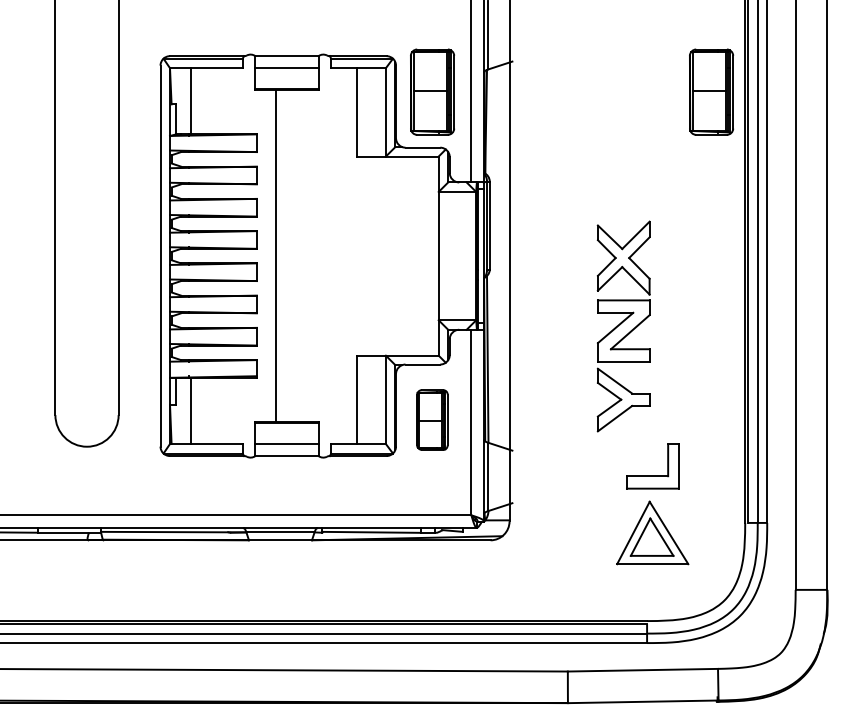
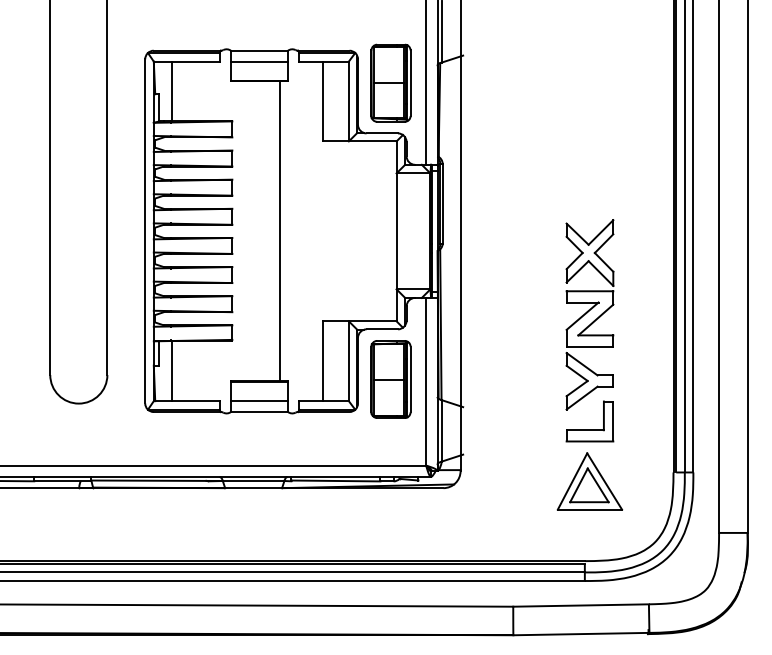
part: (711, 91) -> (643, 82), removed
line: (276, 256) -> (280, 231), moved
part: (623, 326) -> (589, 314), moved
part: (432, 419) -> (390, 378), size x1.43

